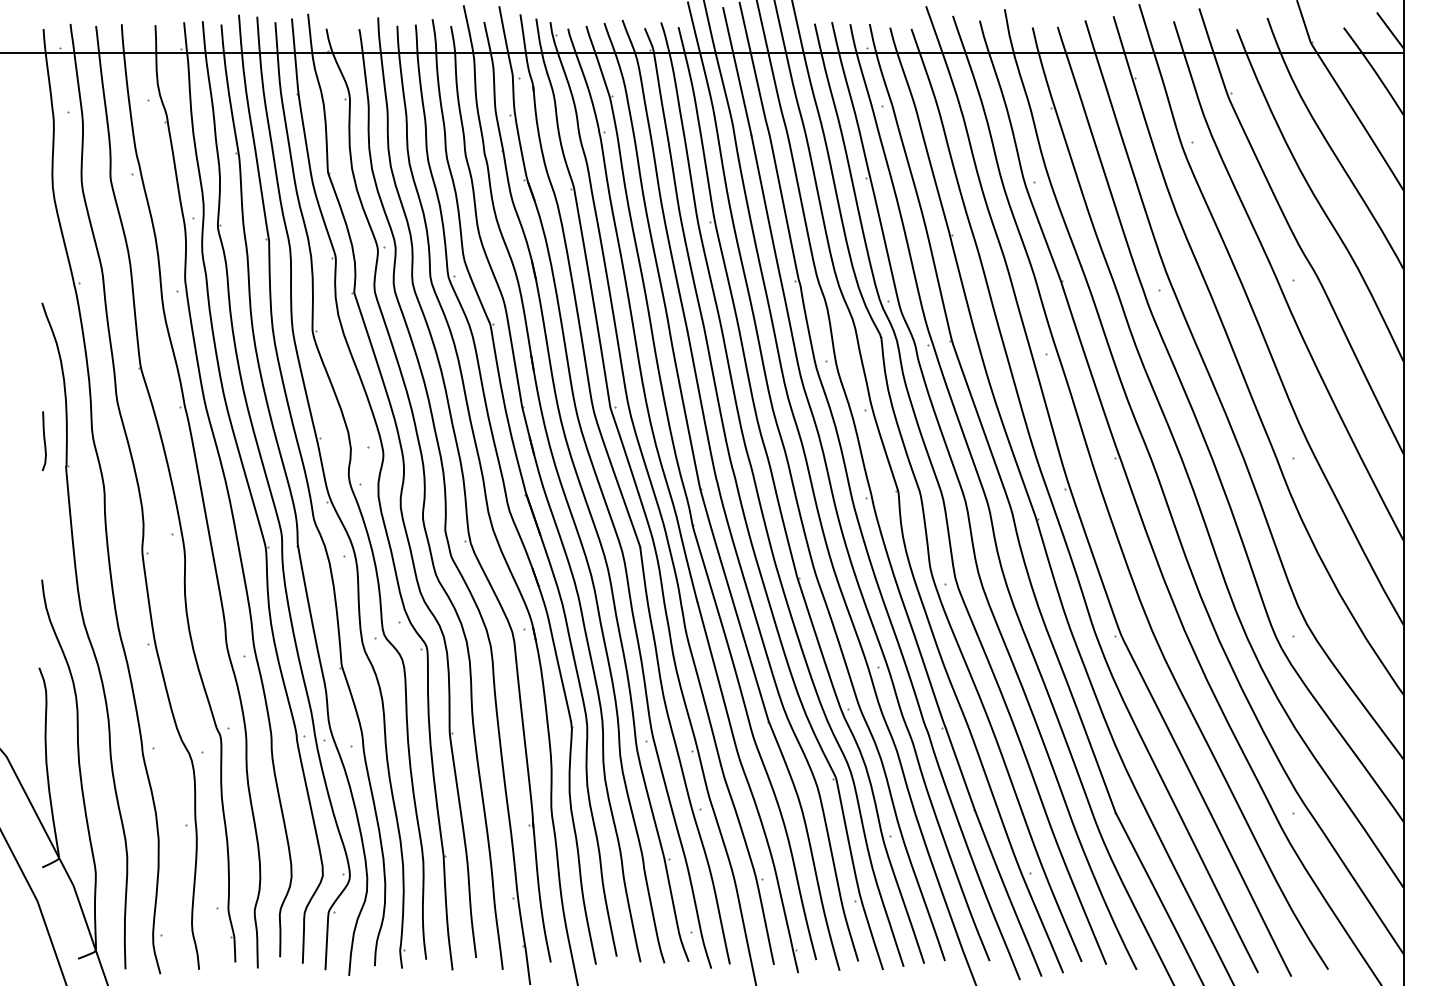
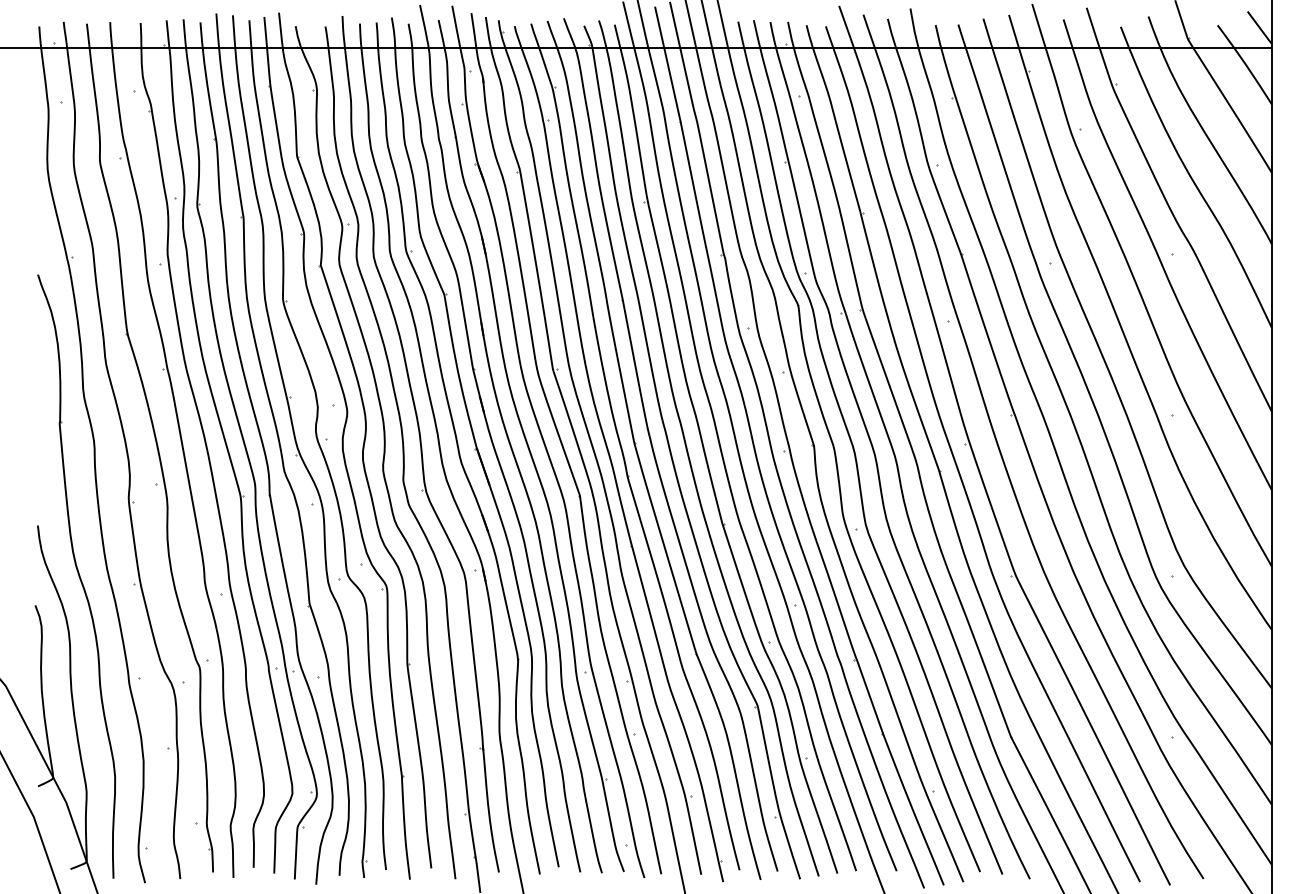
curve: (43, 440) -> (39, 399), removed

